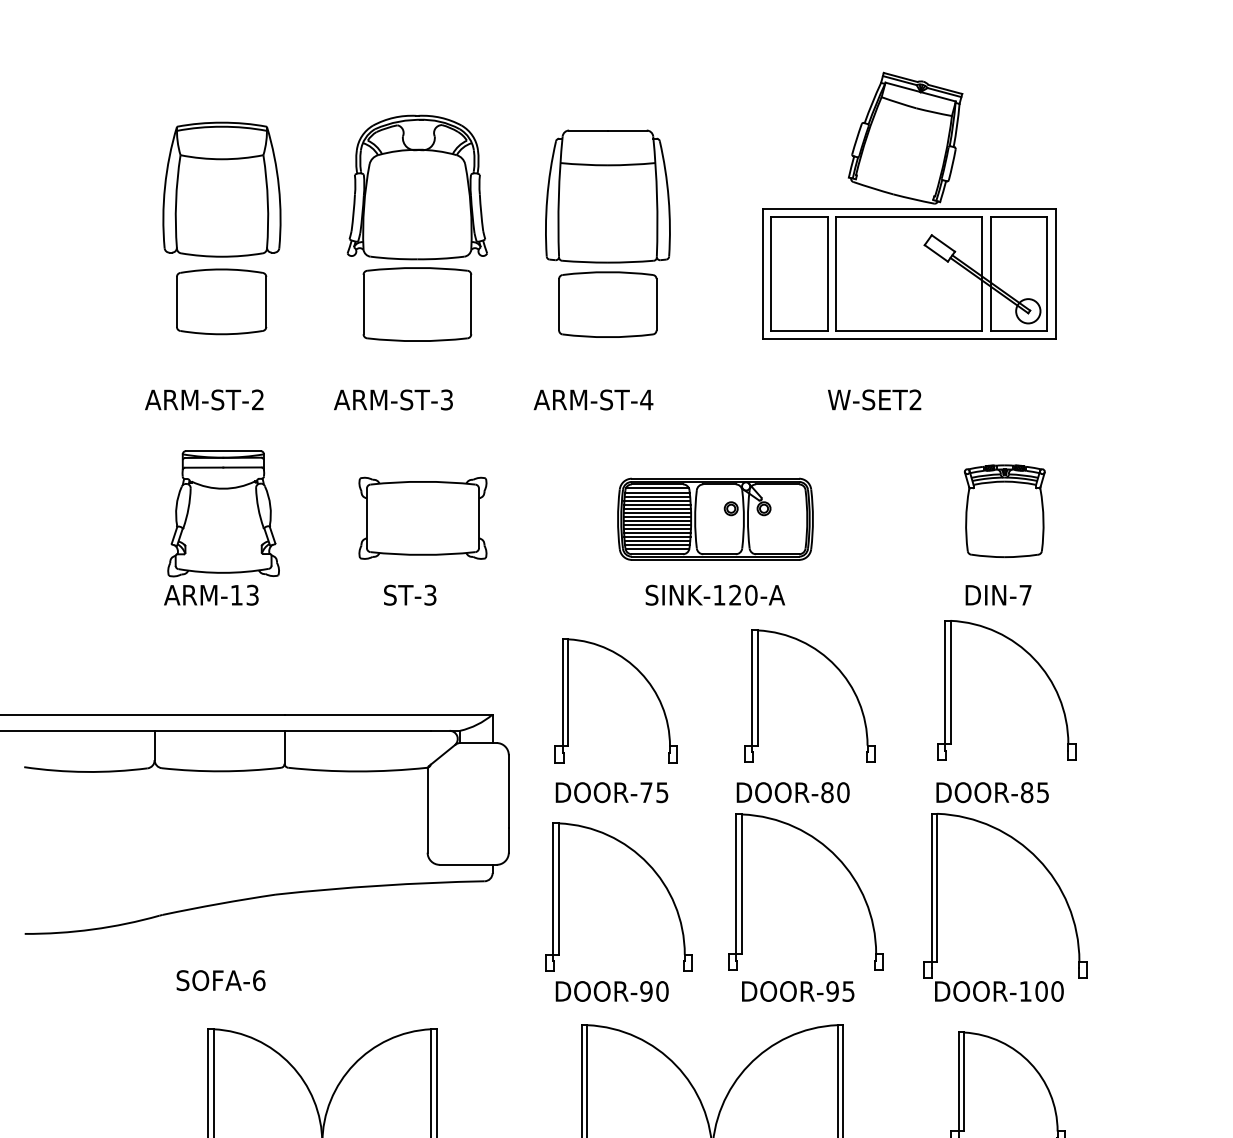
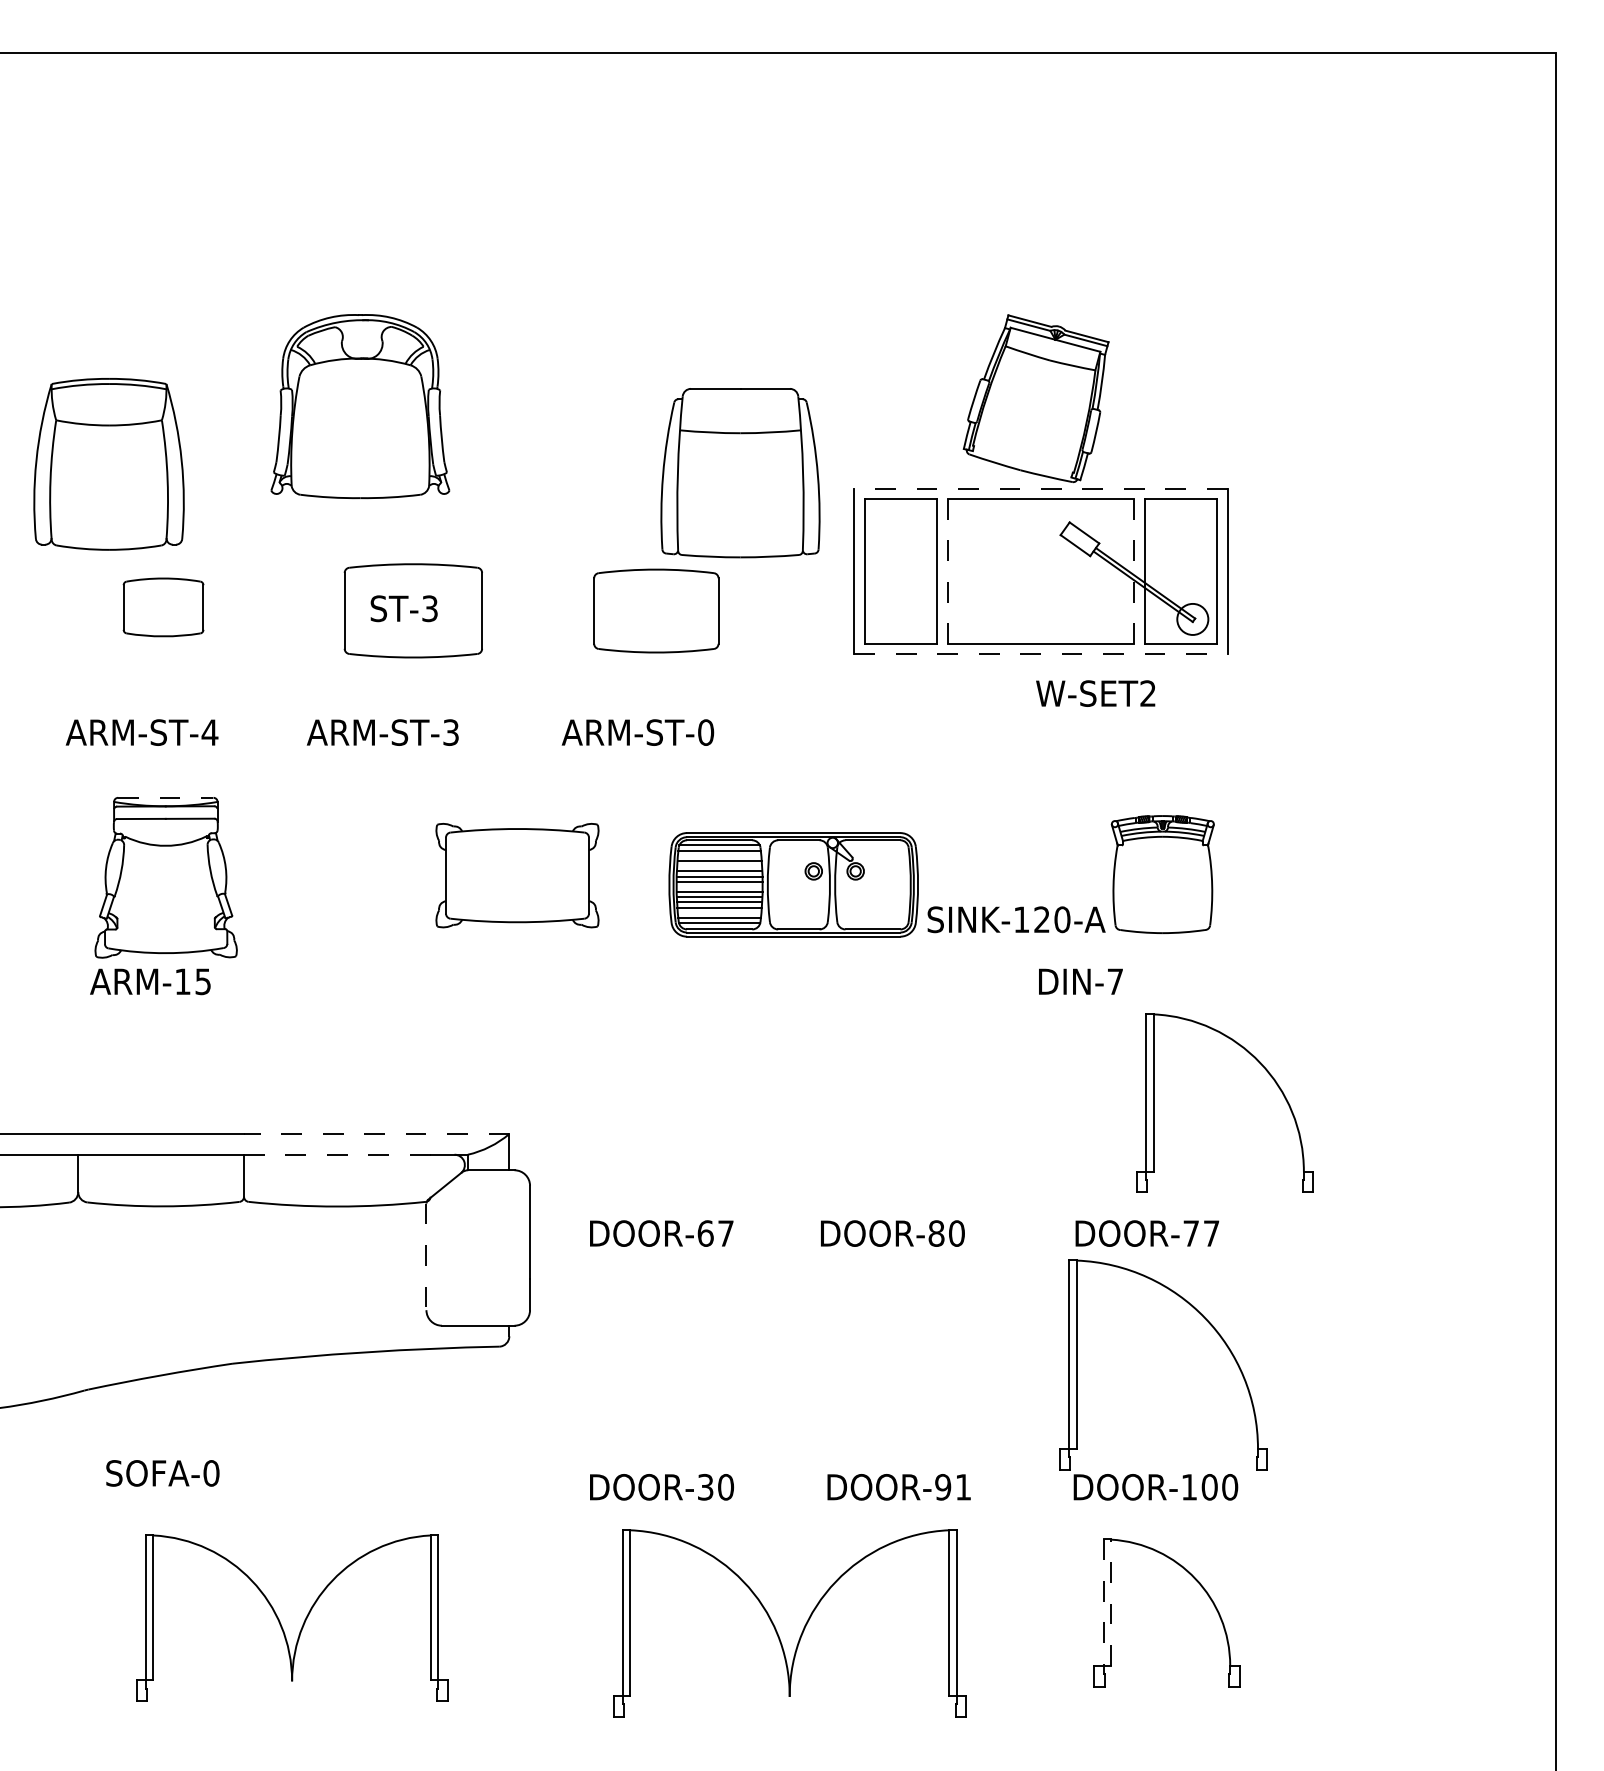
part: (417, 187) -> (360, 406), moved
part: (221, 189) -> (108, 464), moved
part: (607, 196) -> (740, 473), moved
line: (908, 208) -> (1040, 488), solid -> dashed
line: (836, 273) -> (947, 571), solid -> dashed
line: (982, 273) -> (1134, 571), solid -> dashed
part: (221, 301) -> (163, 607), size x0.7
line: (908, 338) -> (1040, 654), solid -> dashed
text: (257, 399) -> (209, 732), ARM-ST-2 -> ARM-ST-4
text: (646, 399) -> (705, 732), ARM-ST-4 -> ARM-ST-0
text: (874, 399) -> (1095, 693), moved
line: (223, 450) -> (165, 797), solid -> dashed
line: (657, 496) -> (719, 855), removed
line: (657, 504) -> (719, 866), removed
part: (422, 518) -> (517, 875), moved
line: (657, 520) -> (719, 886), removed
line: (657, 540) -> (719, 912), removed
text: (252, 595) -> (203, 981), ARM-13 -> ARM-15
text: (409, 595) -> (403, 608), moved
text: (715, 595) -> (1016, 919), moved
text: (998, 595) -> (1080, 981), moved
part: (1038, 664) -> (1265, 1070), moved
part: (836, 667) -> (947, 1074), removed
part: (644, 678) -> (703, 1088), removed
line: (388, 714) -> (376, 1134), solid -> dashed
line: (357, 730) -> (336, 1154), solid -> dashed
text: (654, 792) -> (715, 1233), DOOR-75 -> DOOR-67
text: (1035, 792) -> (1201, 1233), DOOR-85 -> DOOR-77
line: (427, 811) -> (426, 1257), solid -> dashed
part: (838, 859) -> (950, 1319), removed
part: (652, 870) -> (713, 1332), removed
text: (259, 980) -> (211, 1473), SOFA-6 -> SOFA-0
text: (646, 991) -> (705, 1487), DOOR-90 -> DOOR-30
text: (847, 991) -> (962, 1487), DOOR-95 -> DOOR-91
line: (964, 1081) -> (1111, 1602), solid -> dashed
line: (958, 1082) -> (1103, 1603), solid -> dashed

